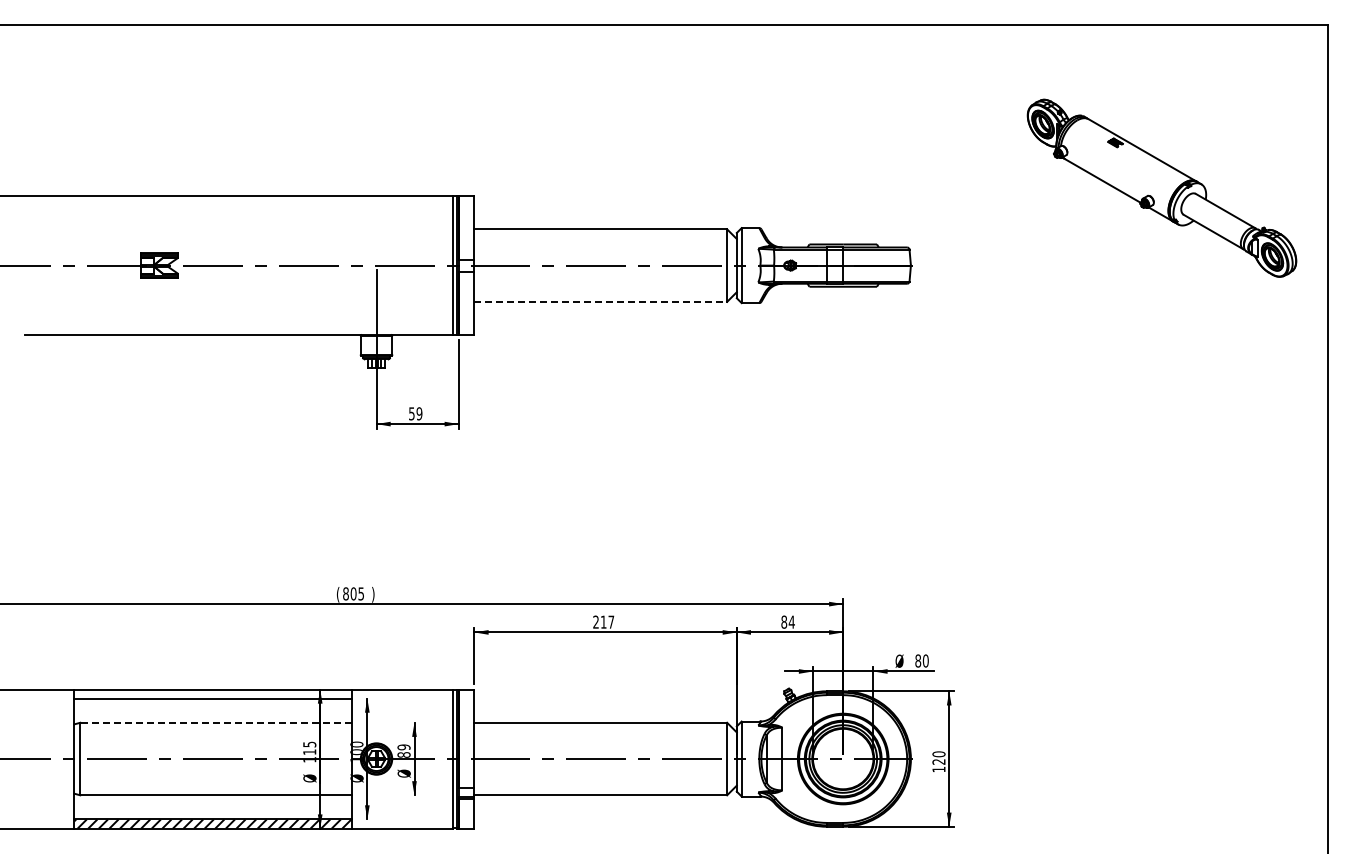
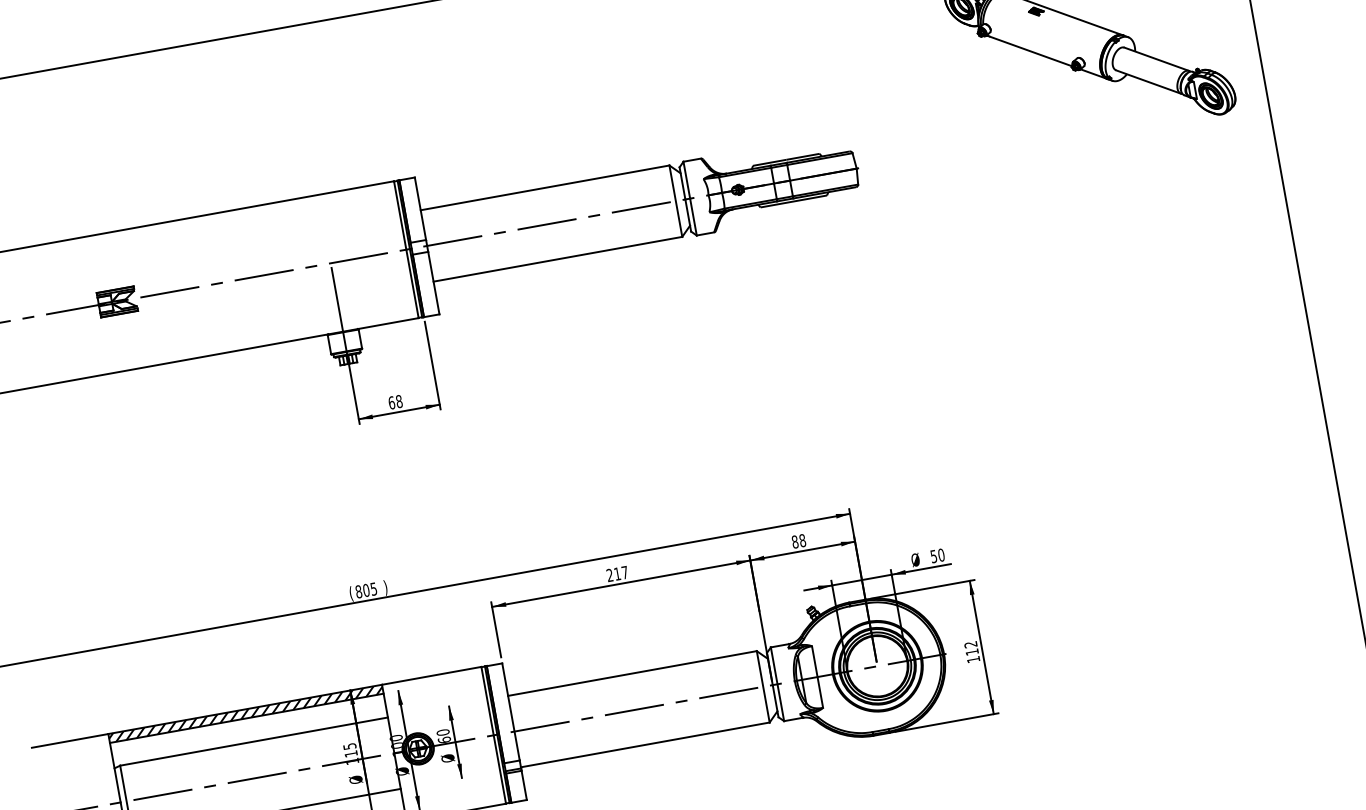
line: (601, 301) -> (558, 258), dashed -> solid
text: (415, 413) -> (395, 401), 59 -> 68
text: (791, 621) -> (802, 540), 84 -> 88
text: (918, 660) -> (934, 555), 80 -> 50
hatch: (213, 693) -> (246, 713), added
line: (215, 722) -> (253, 741), dashed -> solid
text: (403, 750) -> (443, 735), 89 -> 60
text: (938, 757) -> (970, 647), 120 -> 112

